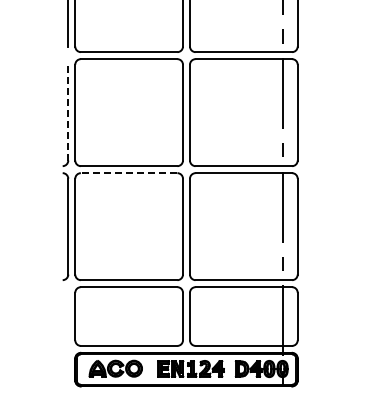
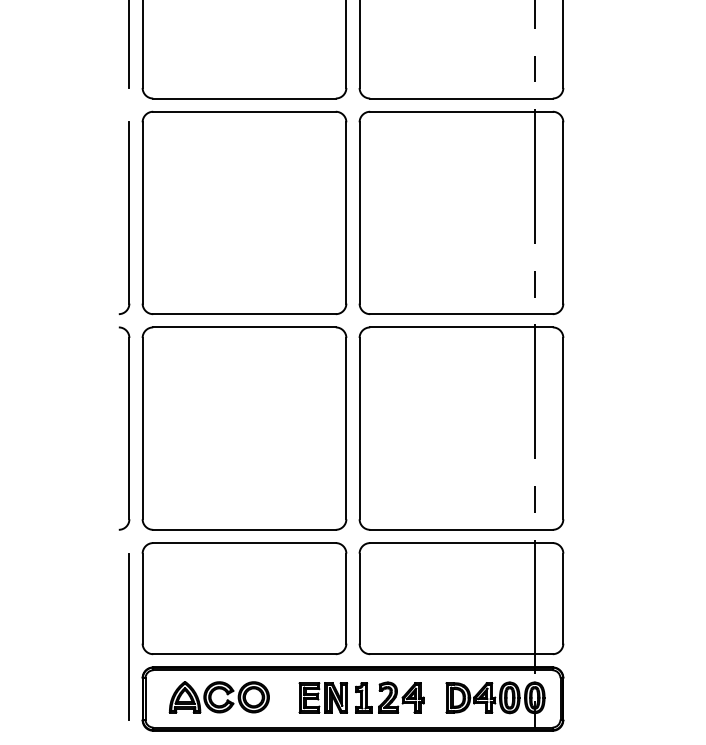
line: (68, 112) -> (129, 212), dashed -> solid
line: (128, 173) -> (243, 328), dashed -> solid
line: (68, 336) -> (129, 636), added

